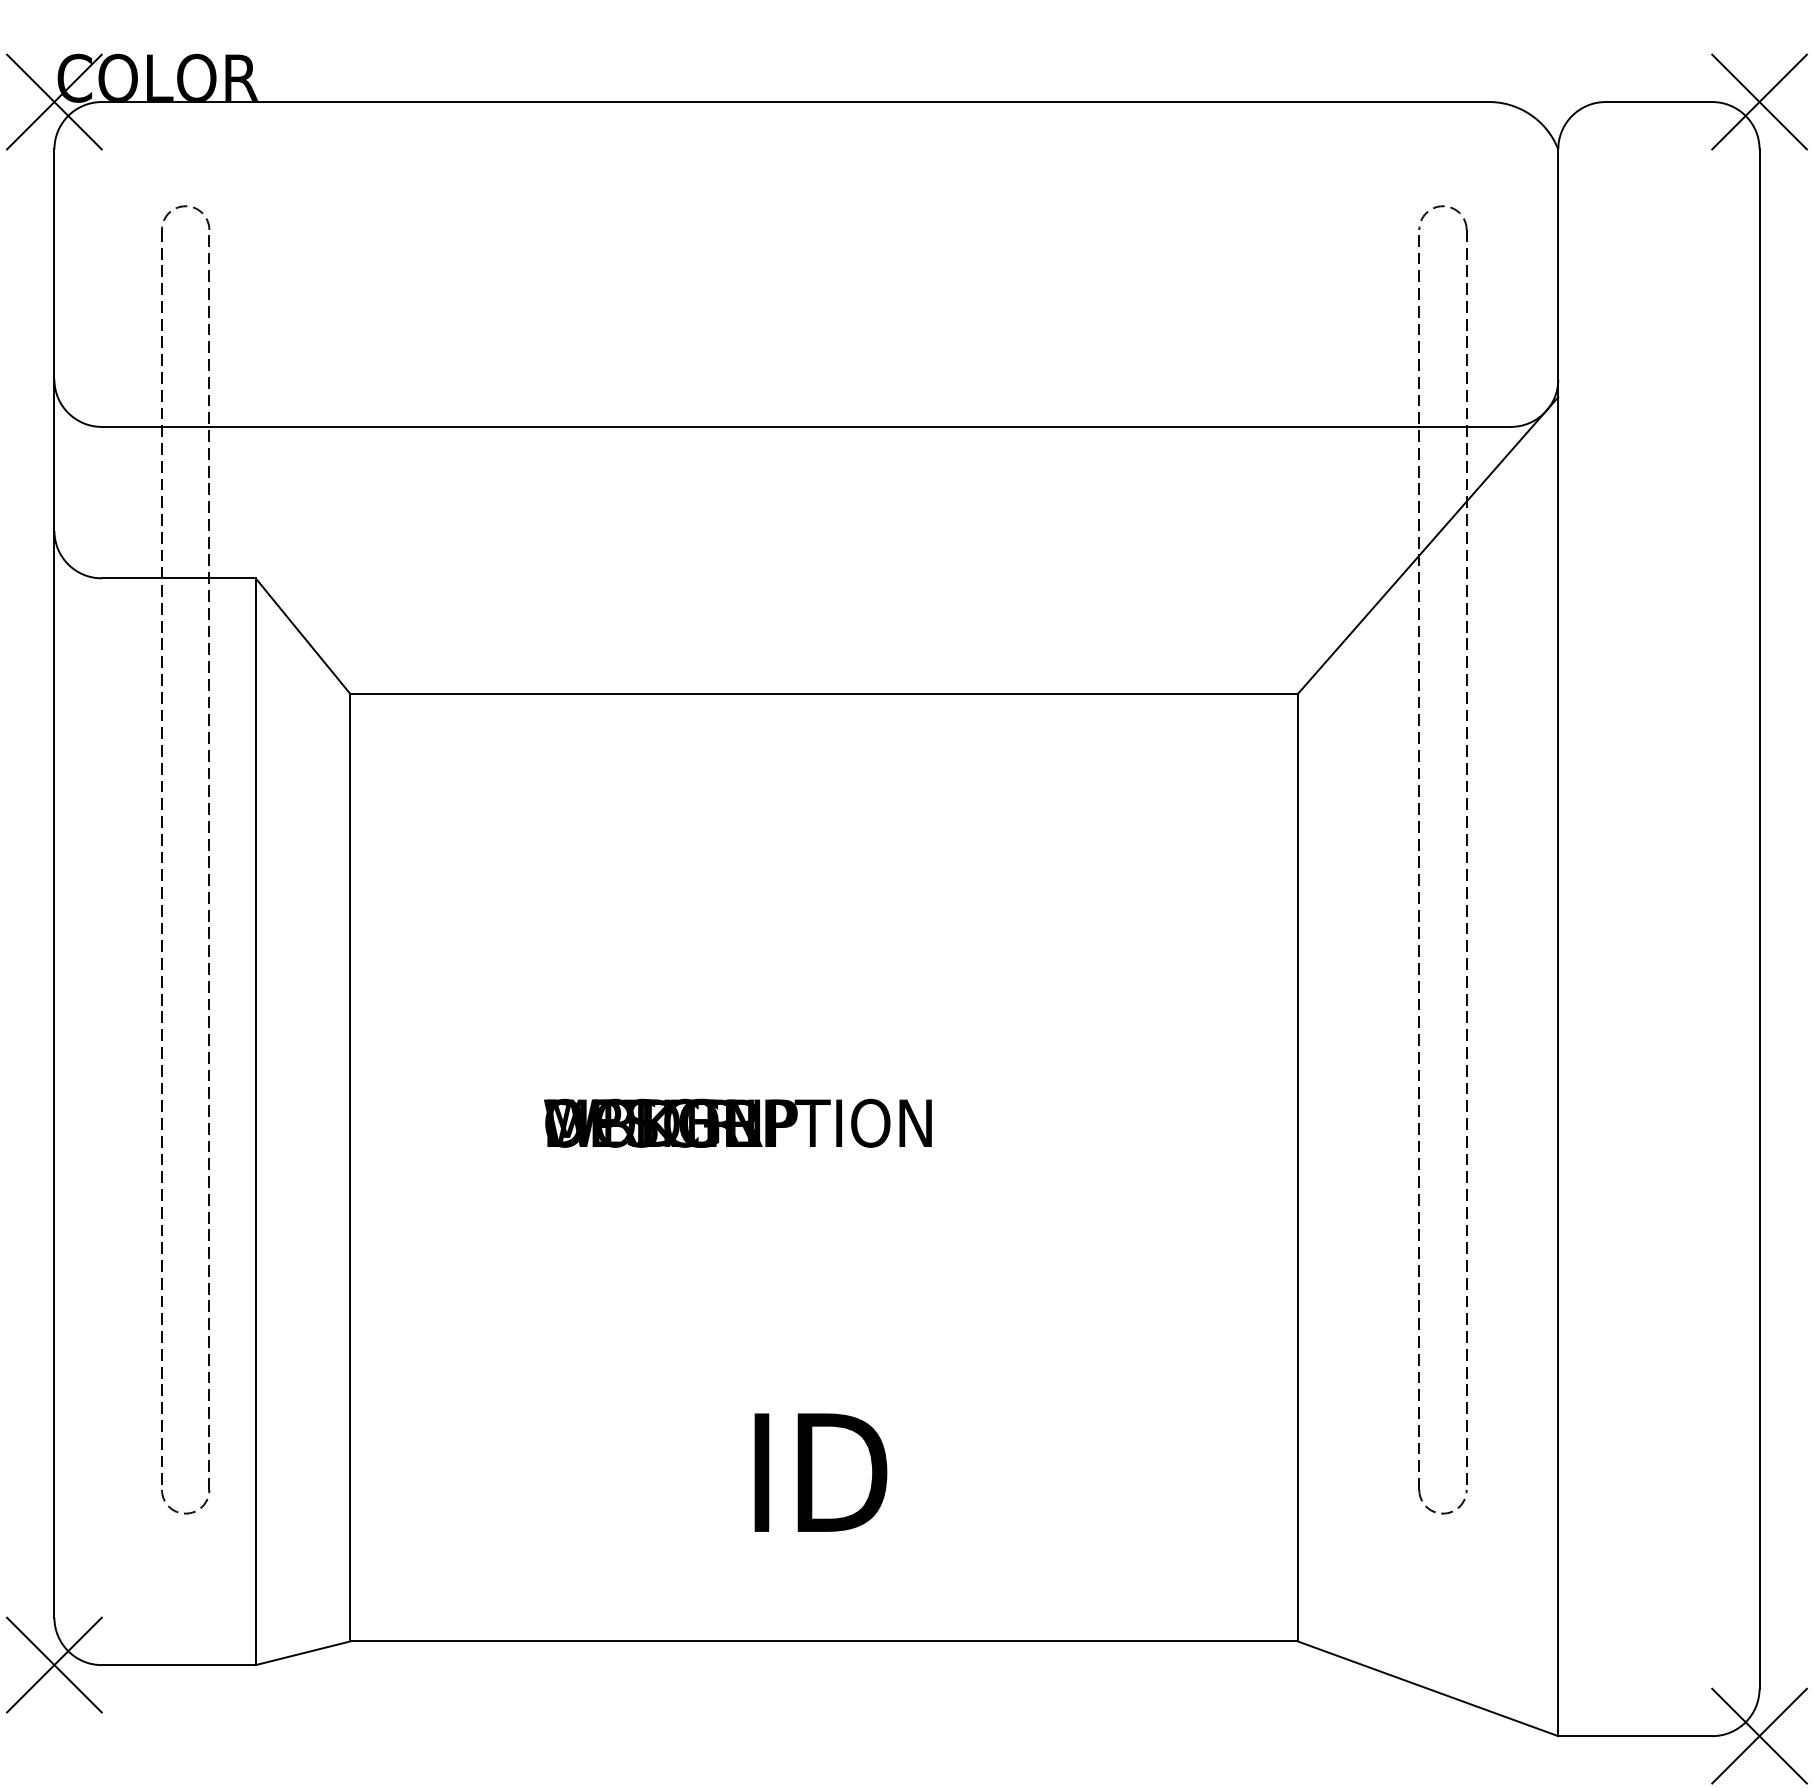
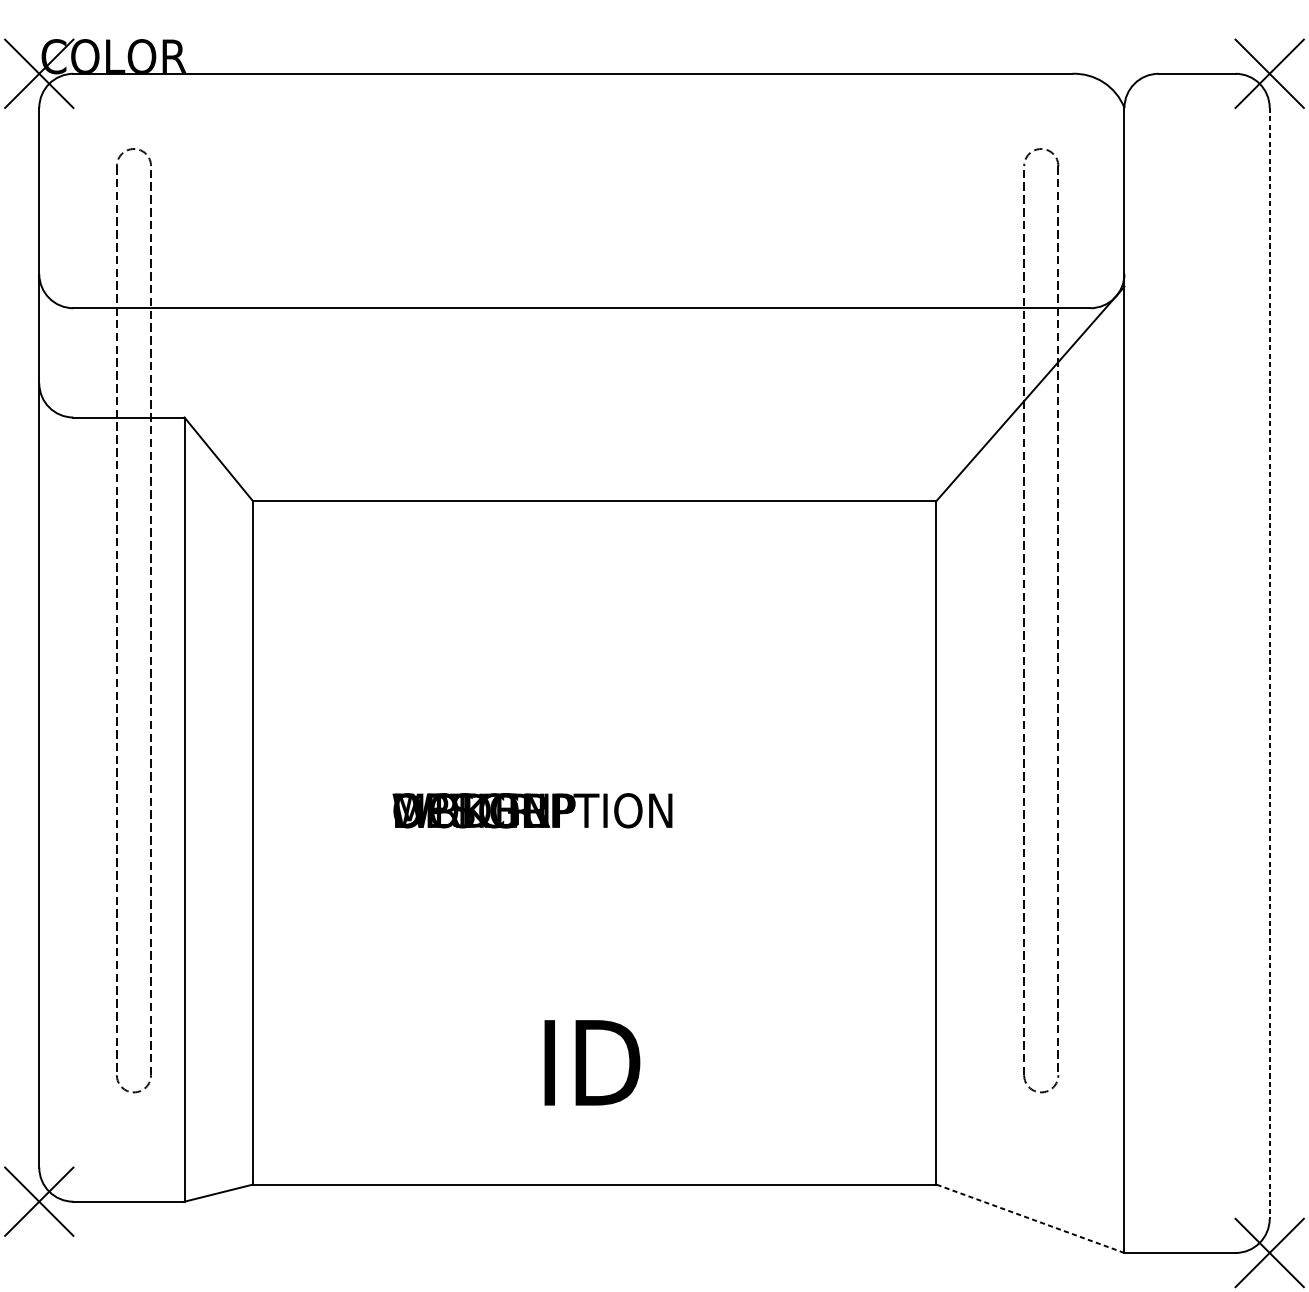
line: (1759, 919) -> (1269, 663), solid -> dashed
line: (1428, 1688) -> (1030, 1218), solid -> dashed

